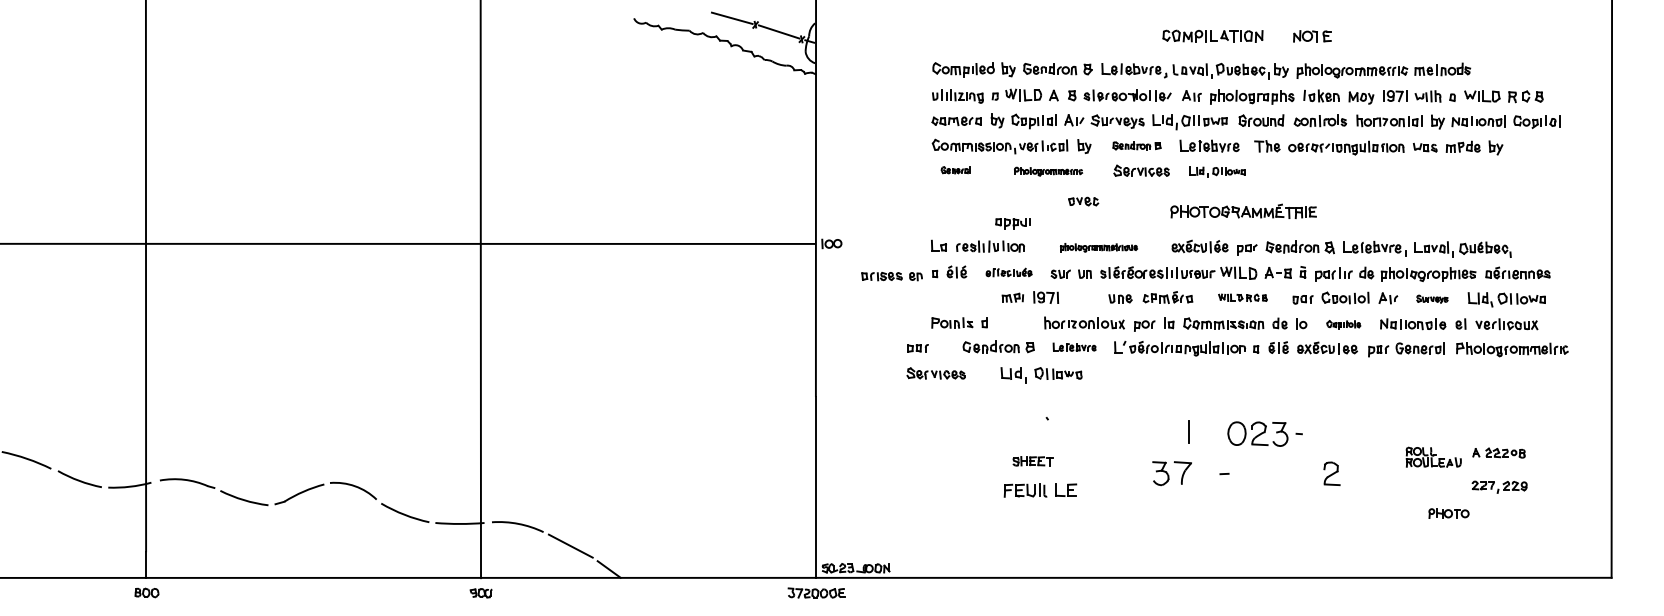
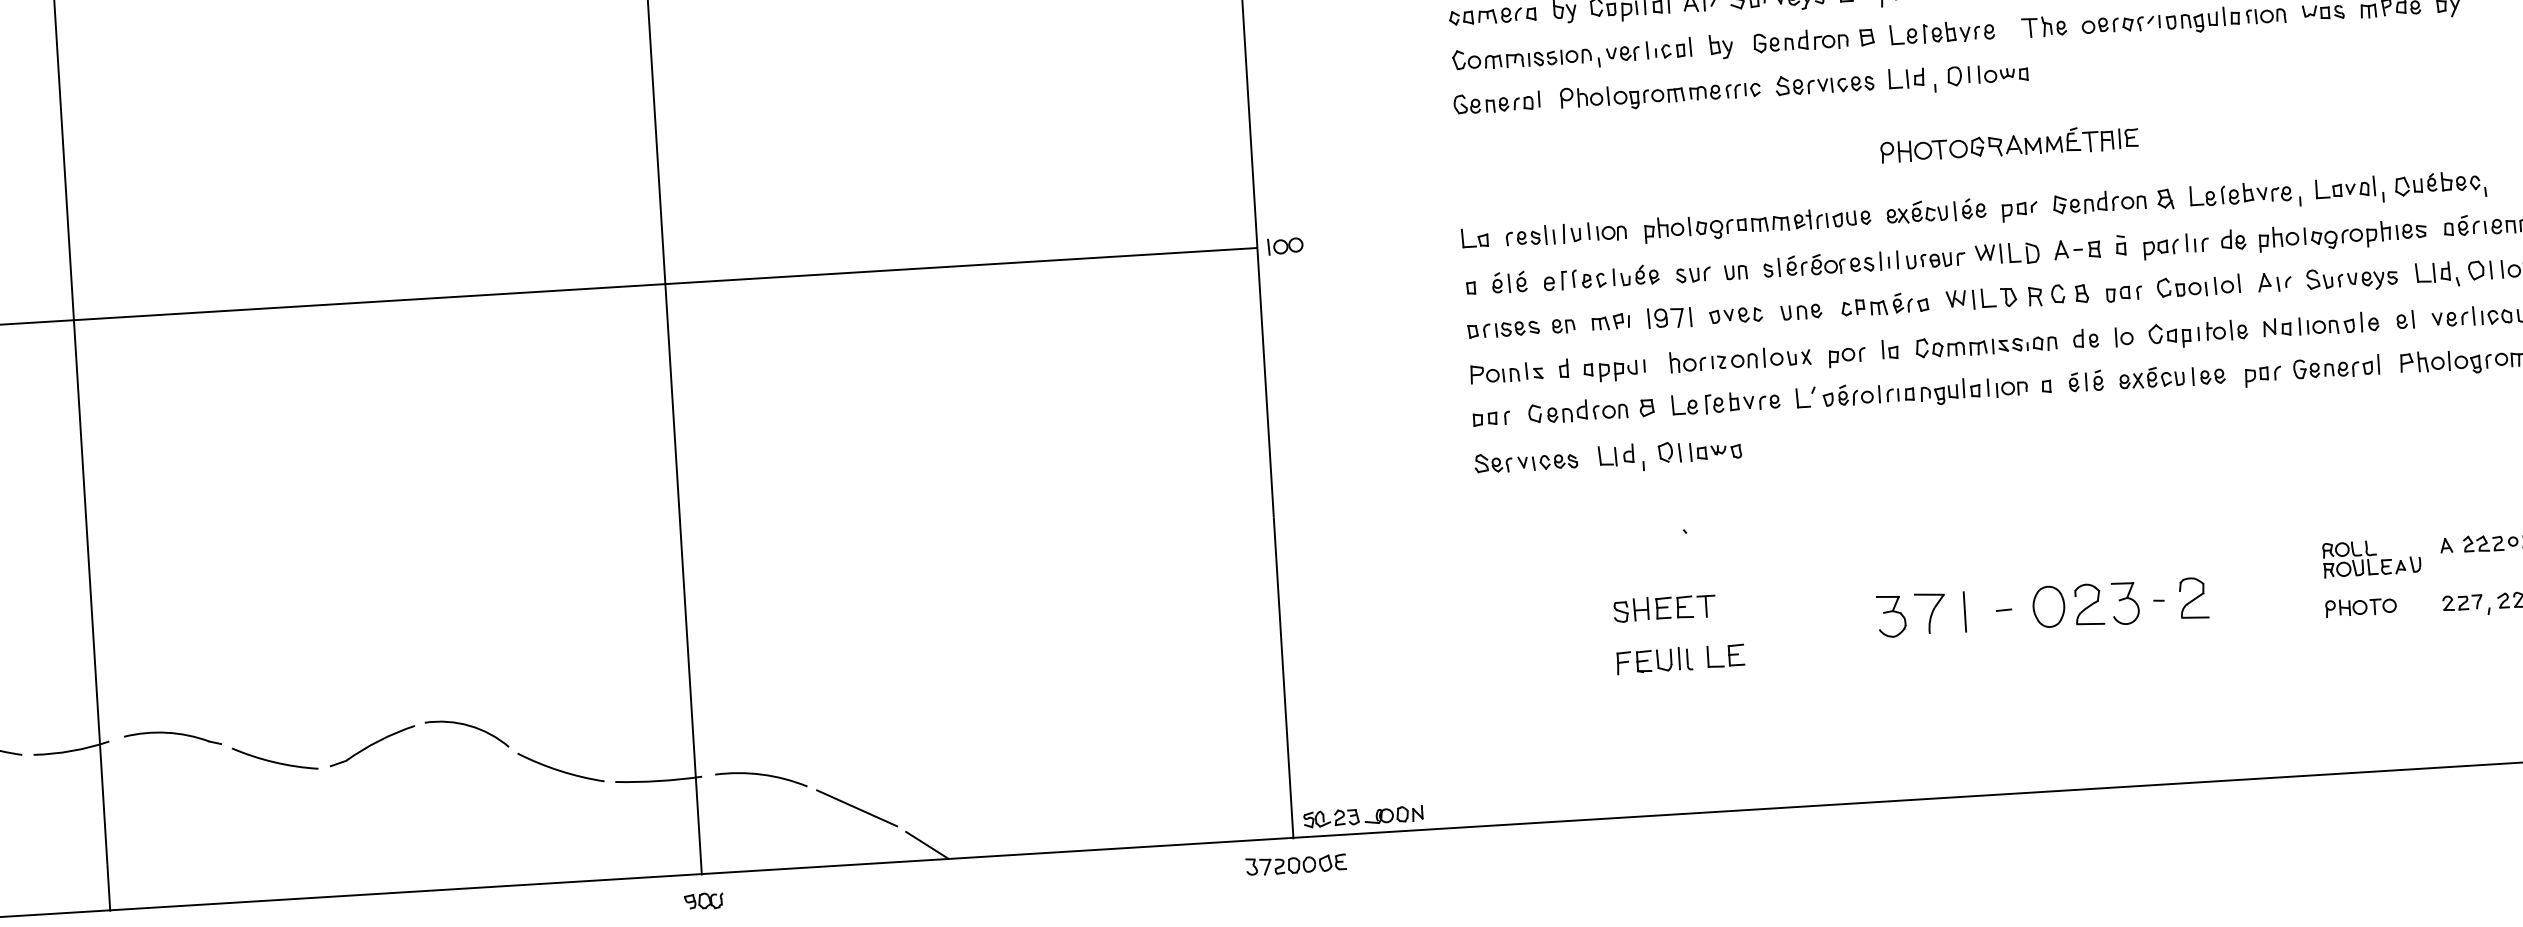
part: (1136, 145) -> (1813, 39), size x1.43
part: (955, 170) -> (1495, 103), size x1.67
part: (1048, 171) -> (1660, 94), size x1.67
part: (1217, 171) -> (1958, 76), size x1.43
part: (1083, 201) -> (1735, 315), moved
part: (1012, 223) -> (1613, 370), moved
part: (1098, 247) -> (1756, 223), size x1.67
part: (1009, 272) -> (1602, 277), size x1.43
part: (891, 276) -> (1520, 328), moved
part: (1242, 297) -> (2016, 296), size x1.67
part: (1432, 299) -> (2352, 279), size x1.67
part: (1343, 324) -> (2198, 333), size x1.67
part: (1074, 347) -> (1725, 402), size x1.43
part: (917, 348) -> (1490, 419), moved
part: (935, 373) -> (1524, 461), moved
line: (1188, 431) -> (1963, 611), moved
part: (1264, 433) -> (2097, 603), moved
part: (1033, 461) -> (1665, 608), size x1.43
part: (1448, 513) -> (2360, 607), moved

